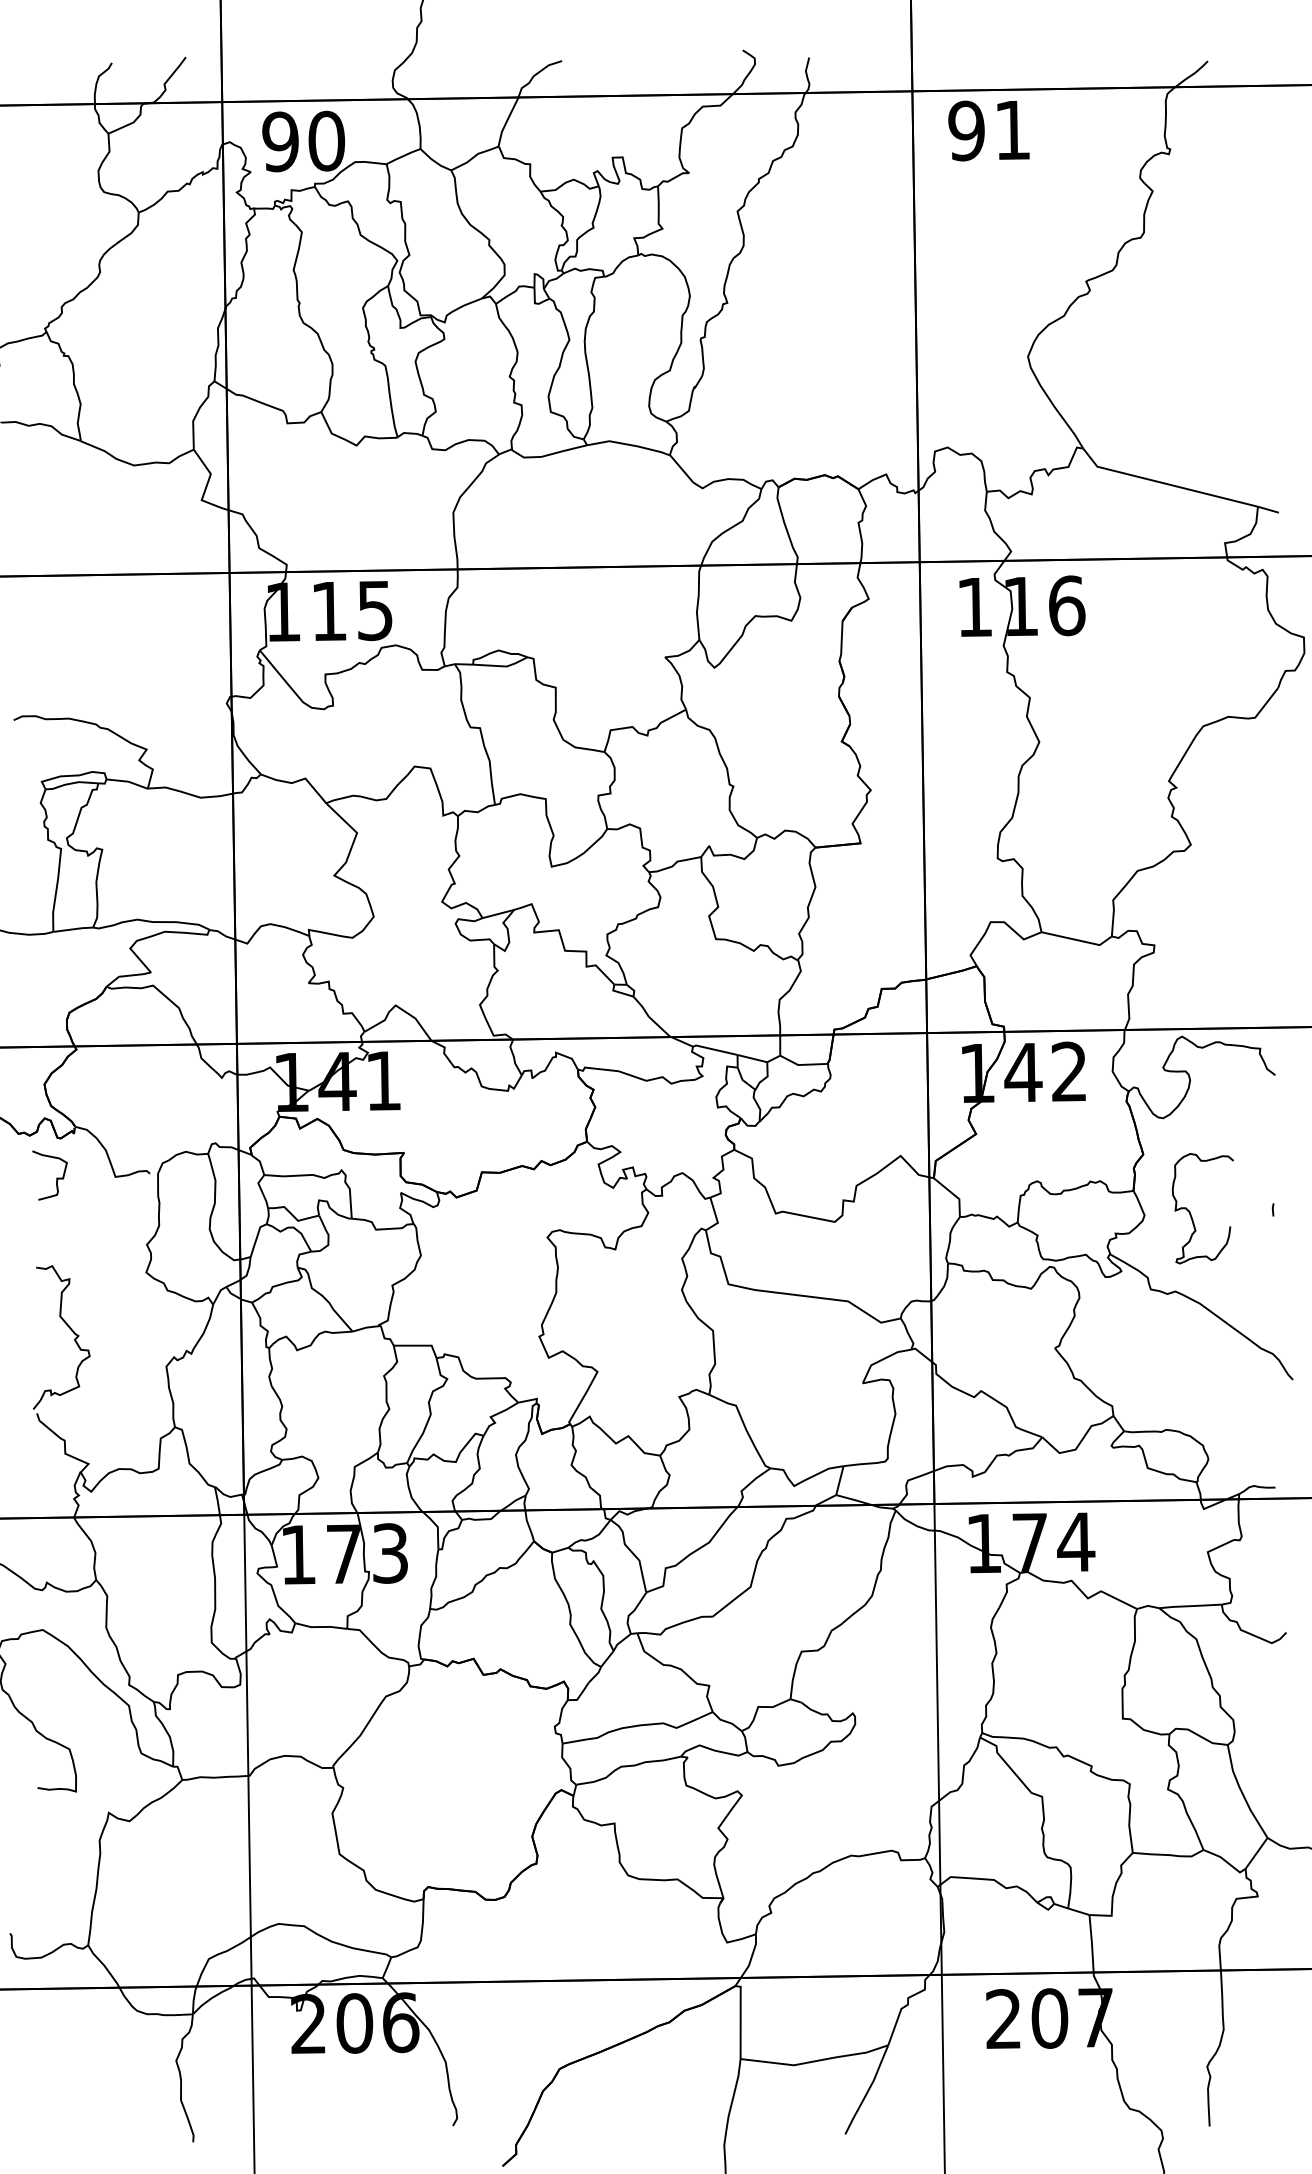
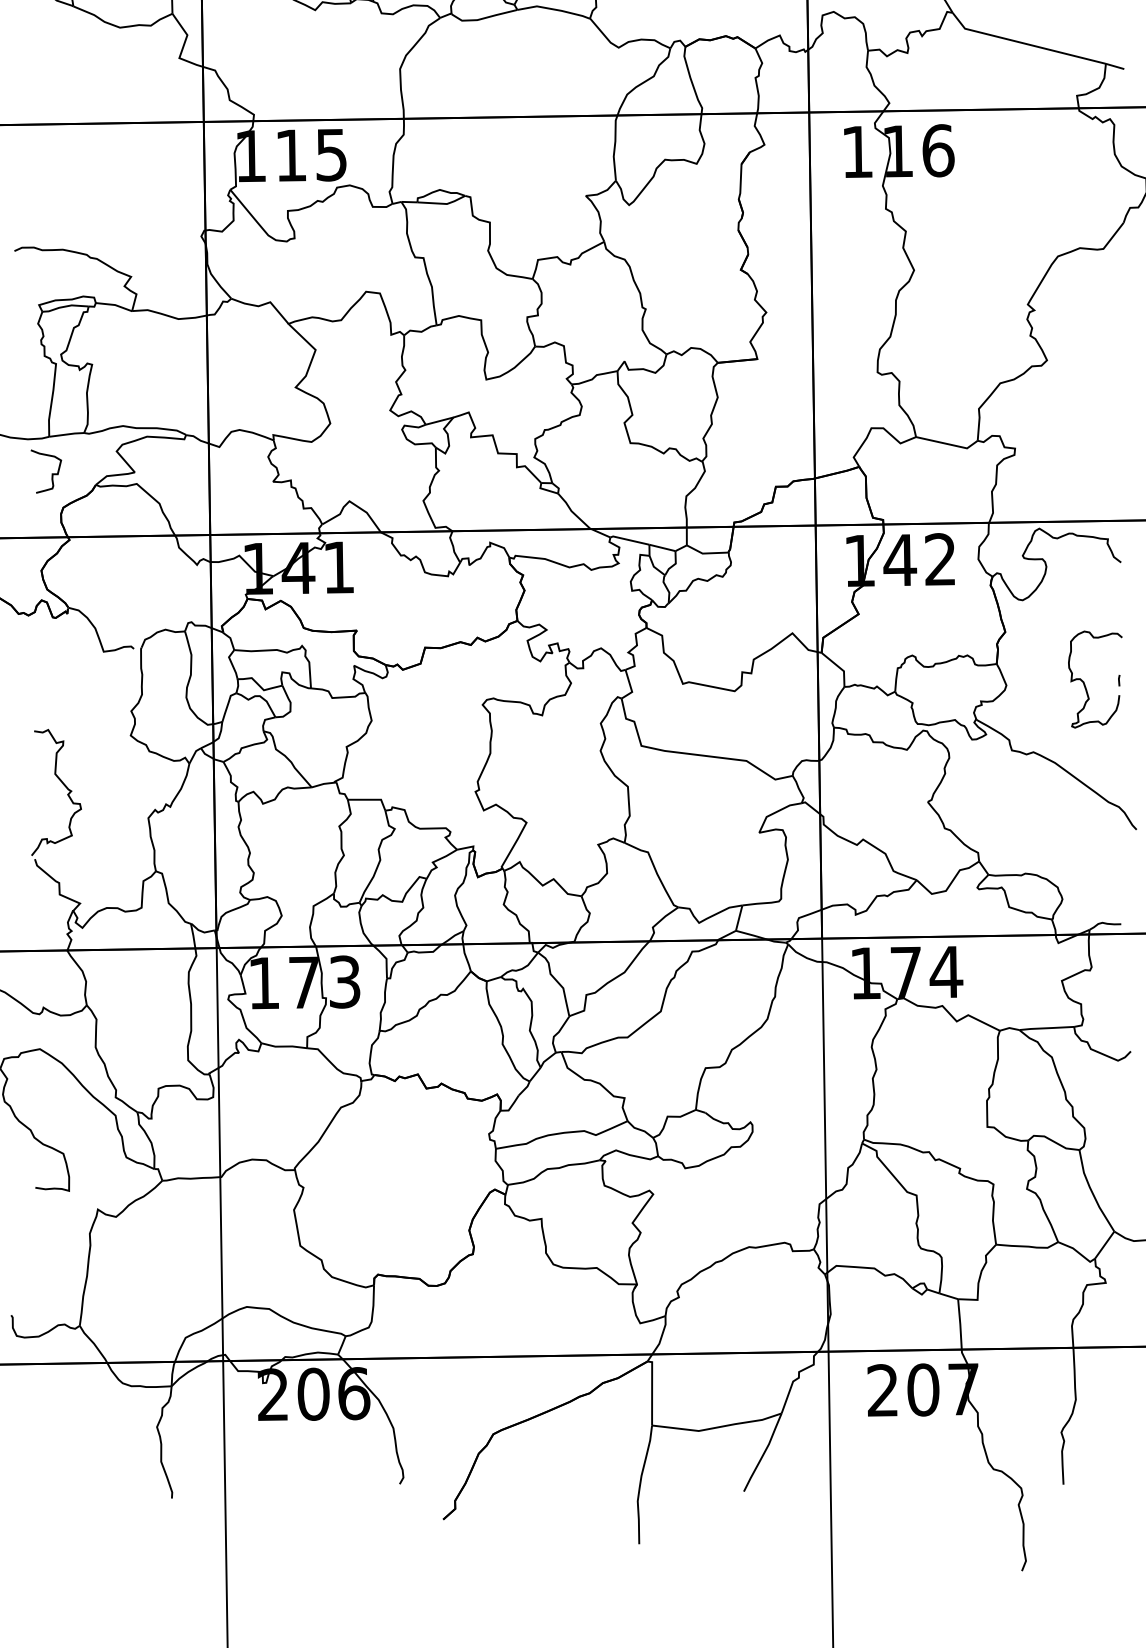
curve: (56, 1177) -> (51, 473), moved
curve: (1190, 1211) -> (1084, 682), moved

